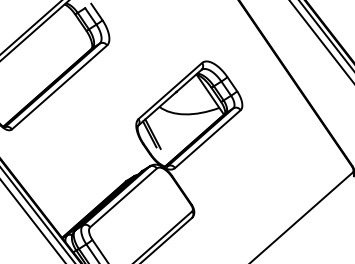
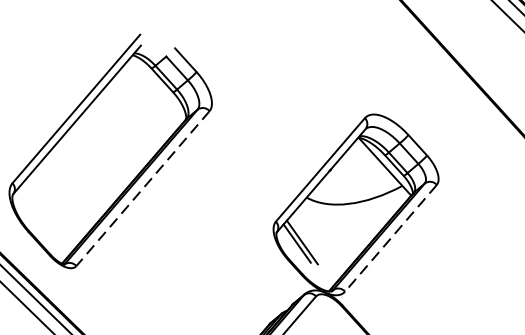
line: (59, 87) -> (142, 188), solid -> dashed
line: (207, 139) -> (390, 238), solid -> dashed

